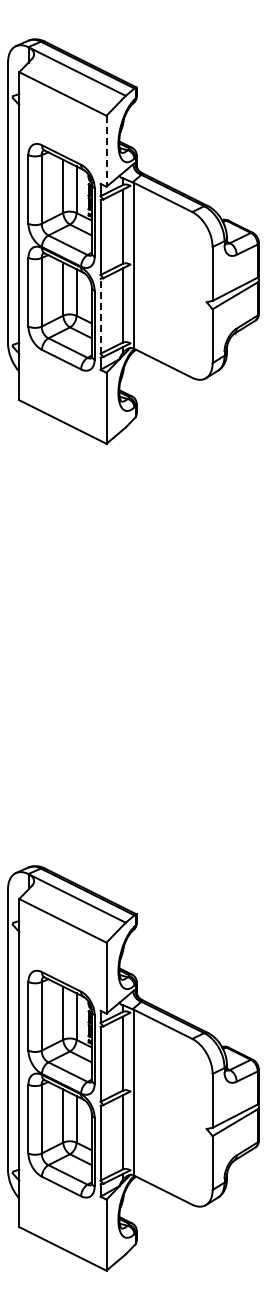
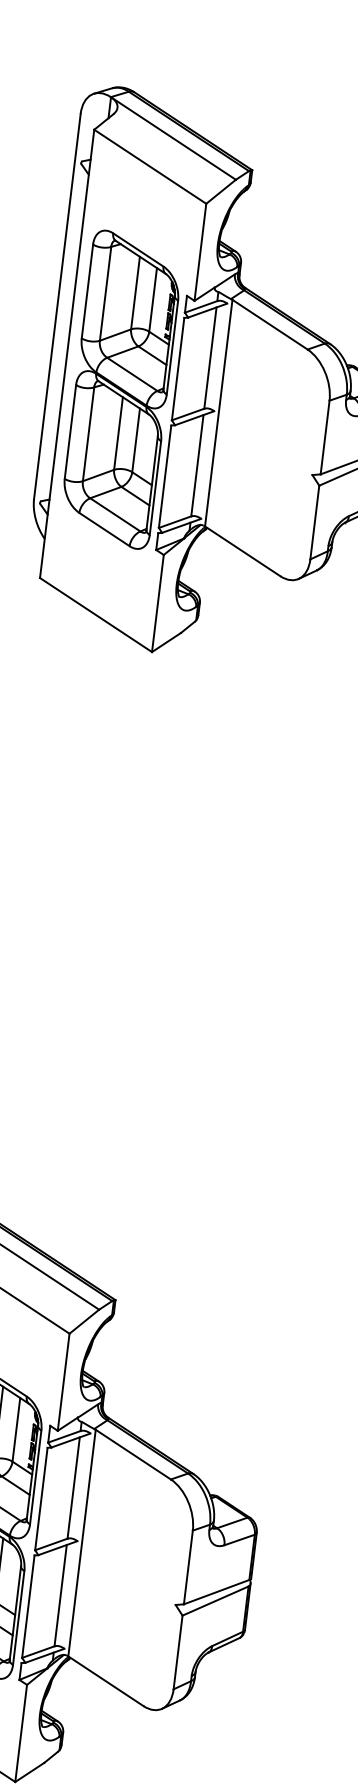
line: (106, 151) -> (200, 252), dashed -> solid
line: (100, 315) -> (165, 475), dashed -> solid

